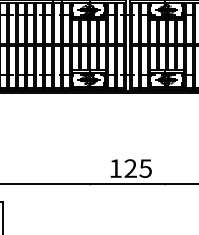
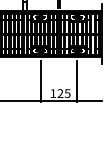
line: (91, 141) -> (41, 80), added
line: (166, 141) -> (77, 80), added

